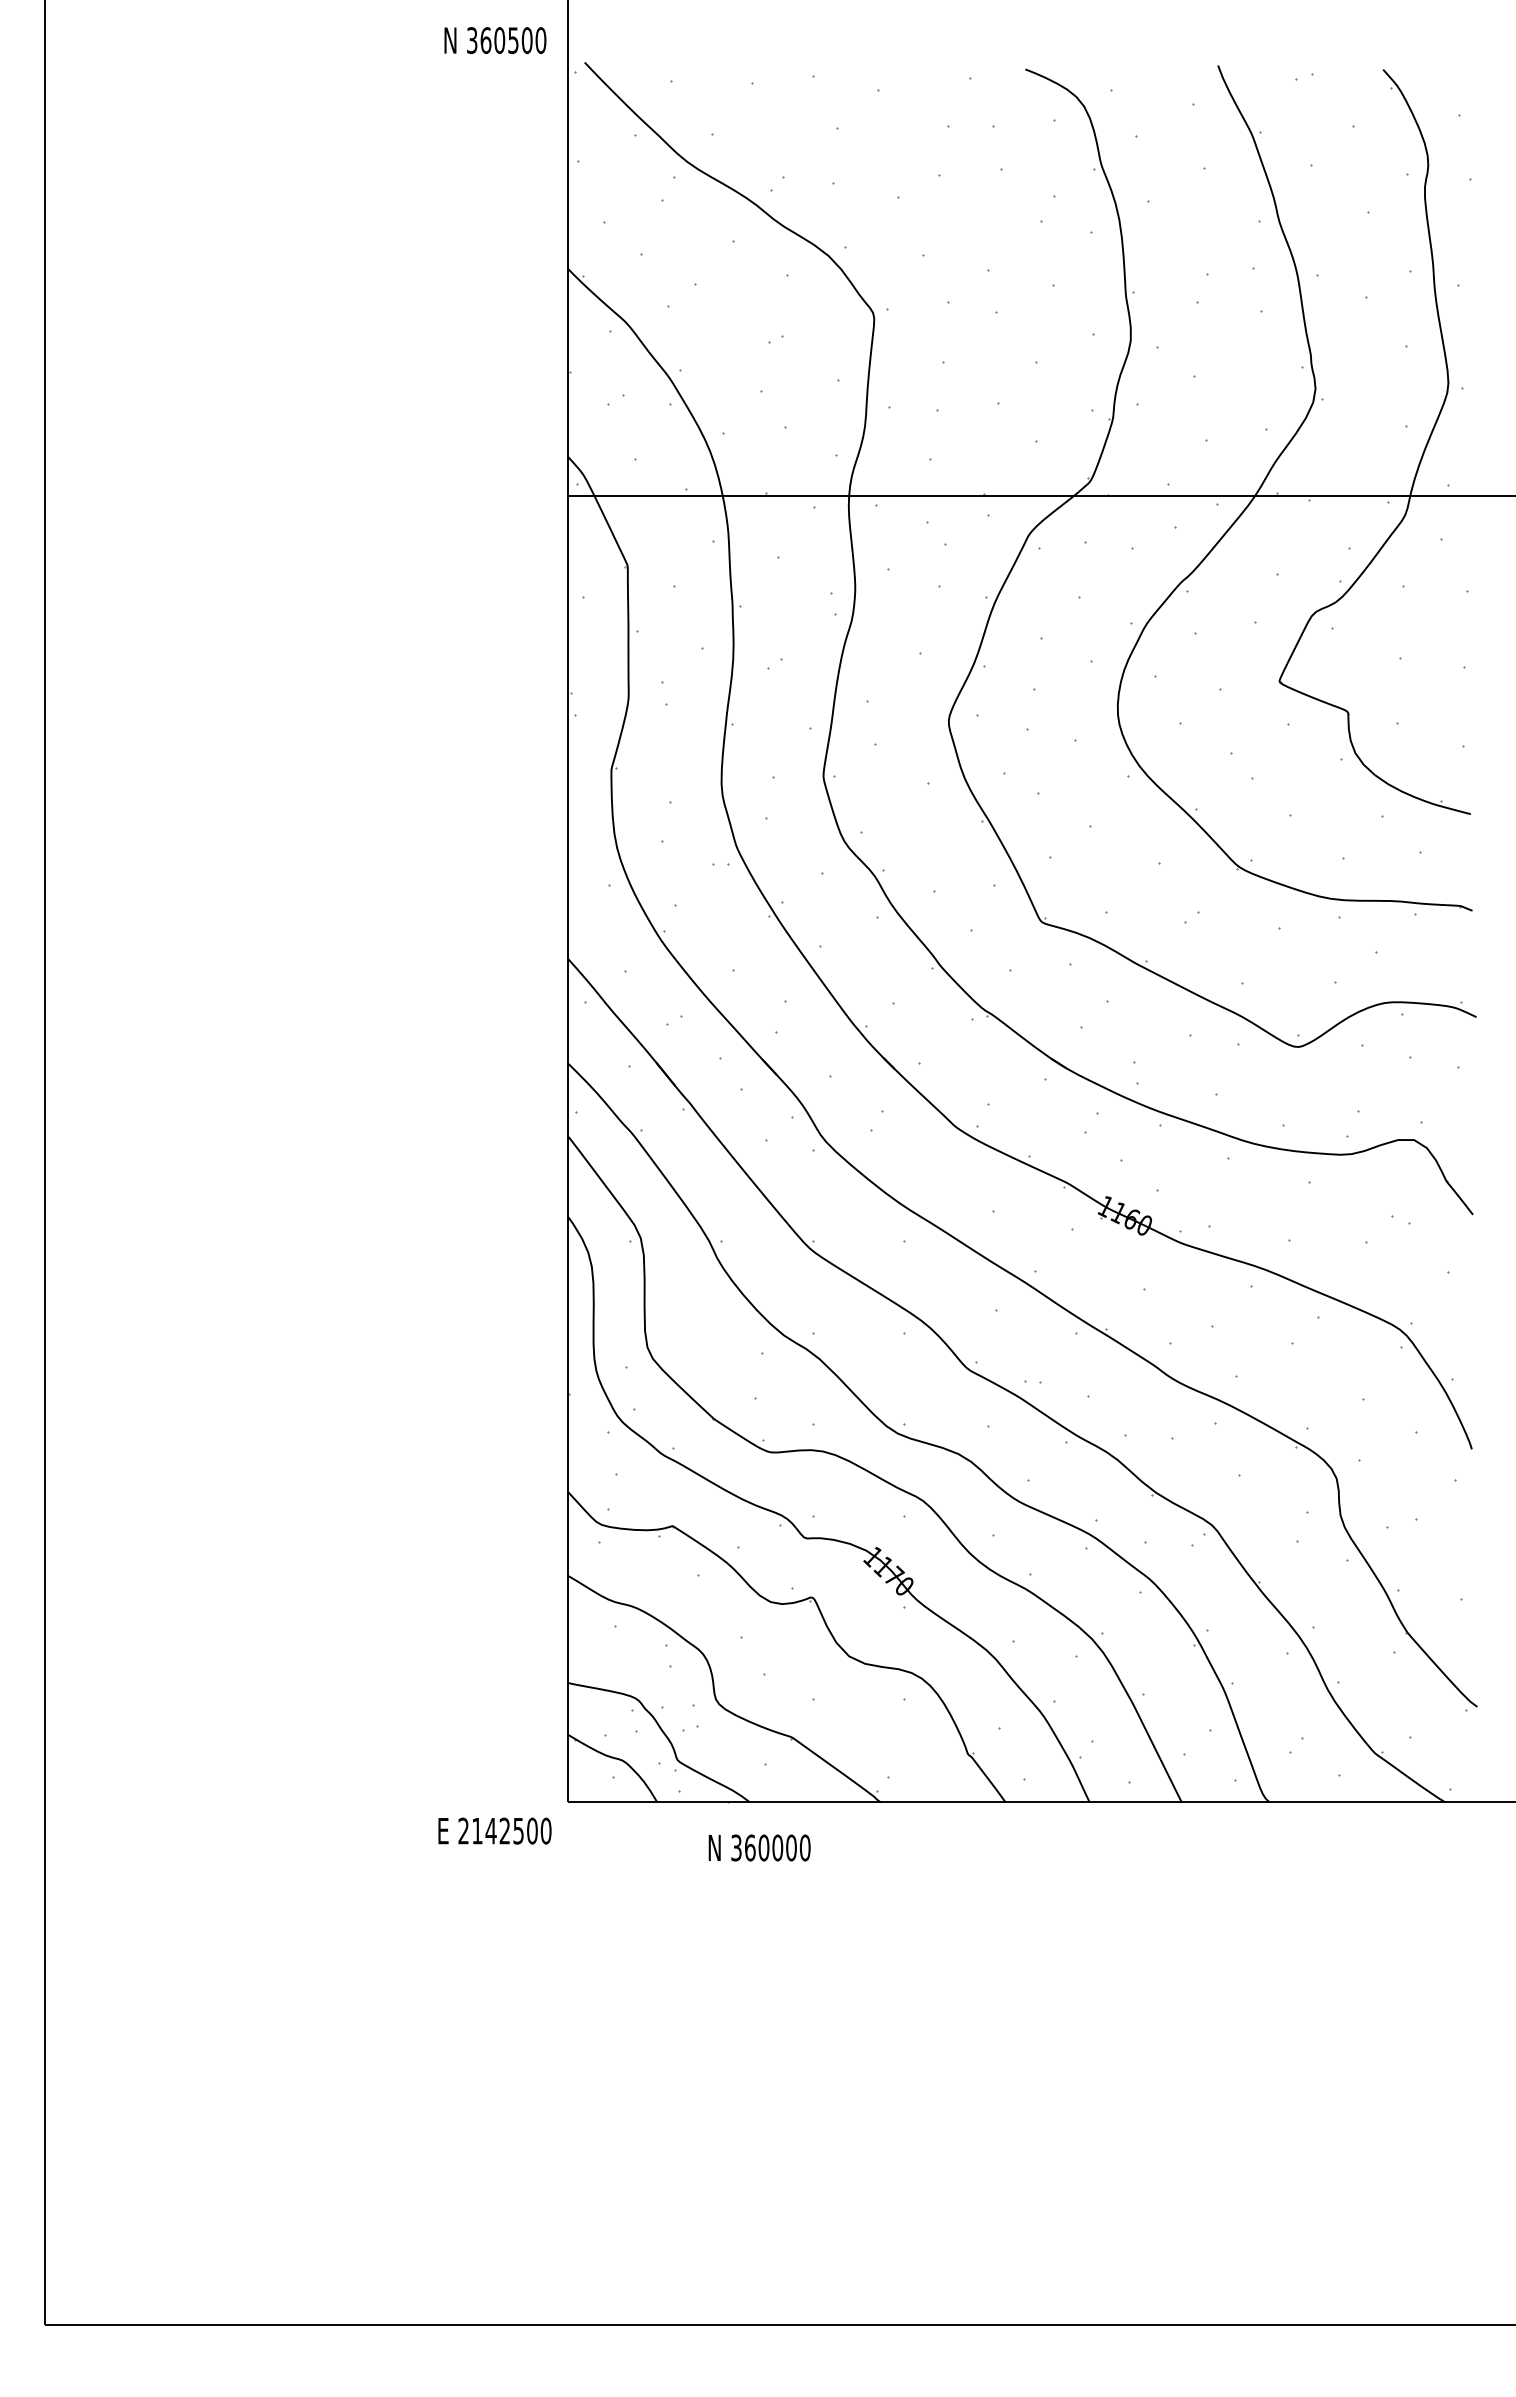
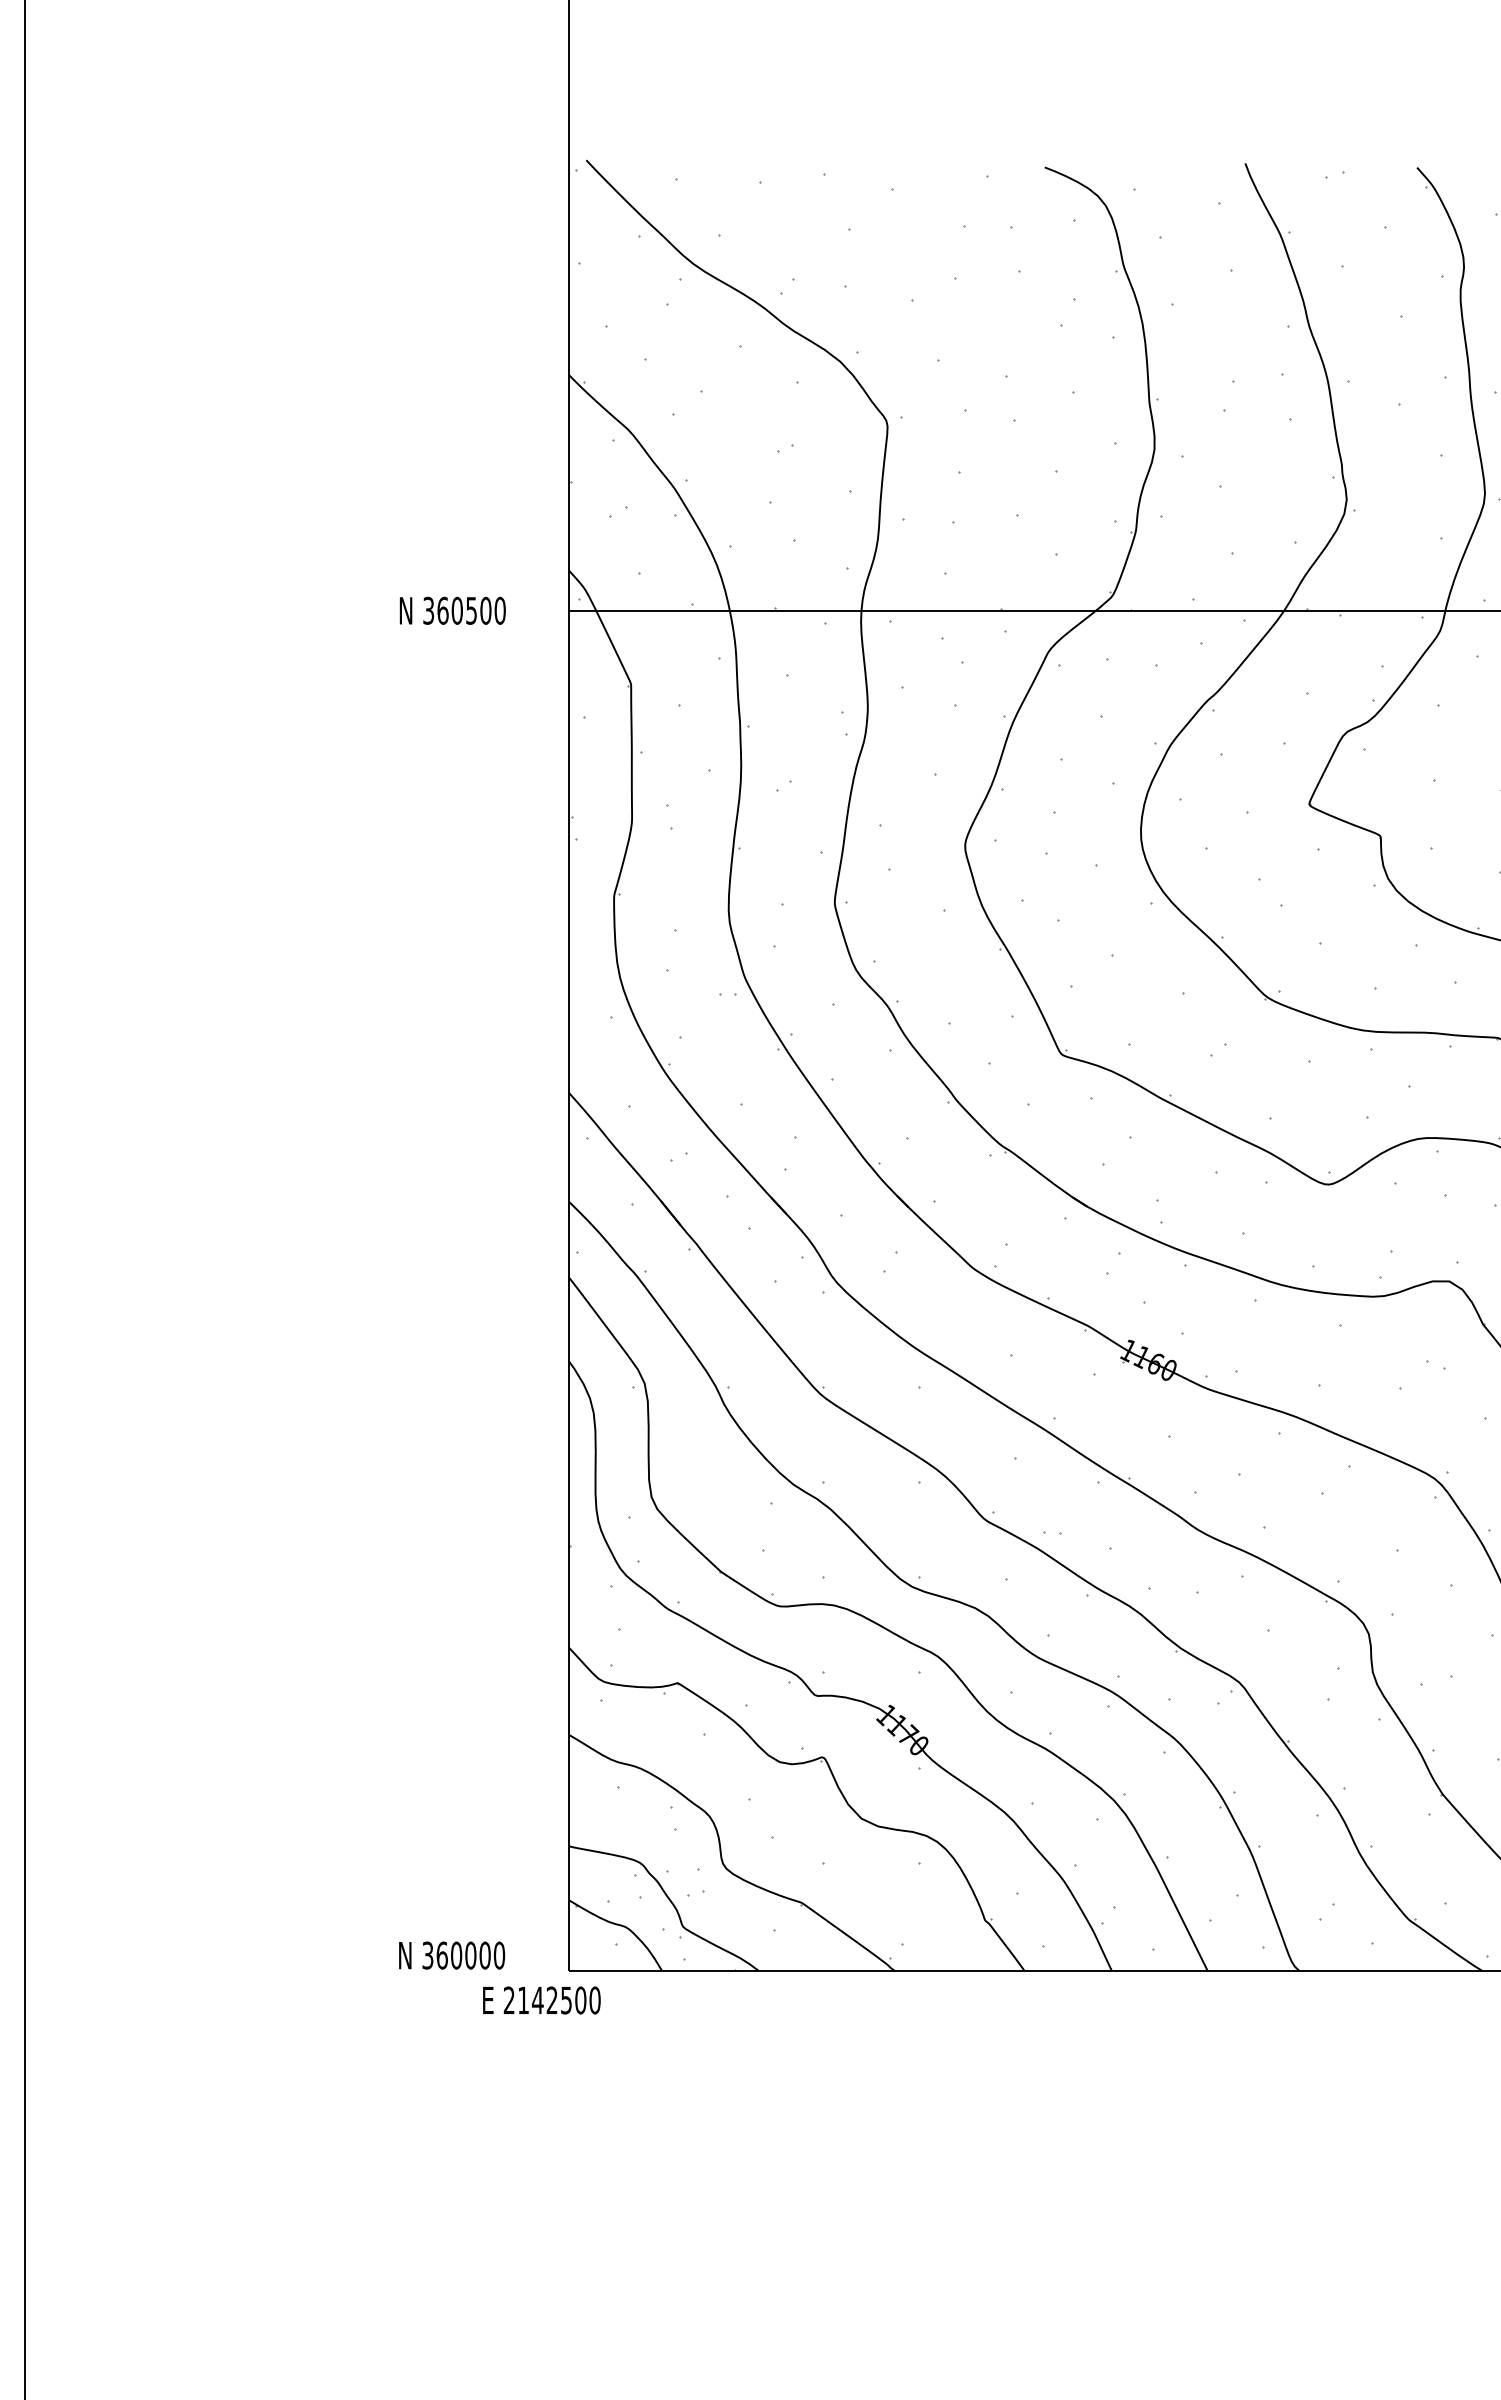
text: (495, 40) -> (452, 610), moved
text: (494, 1830) -> (541, 1999), moved
text: (759, 1847) -> (451, 1955), moved

